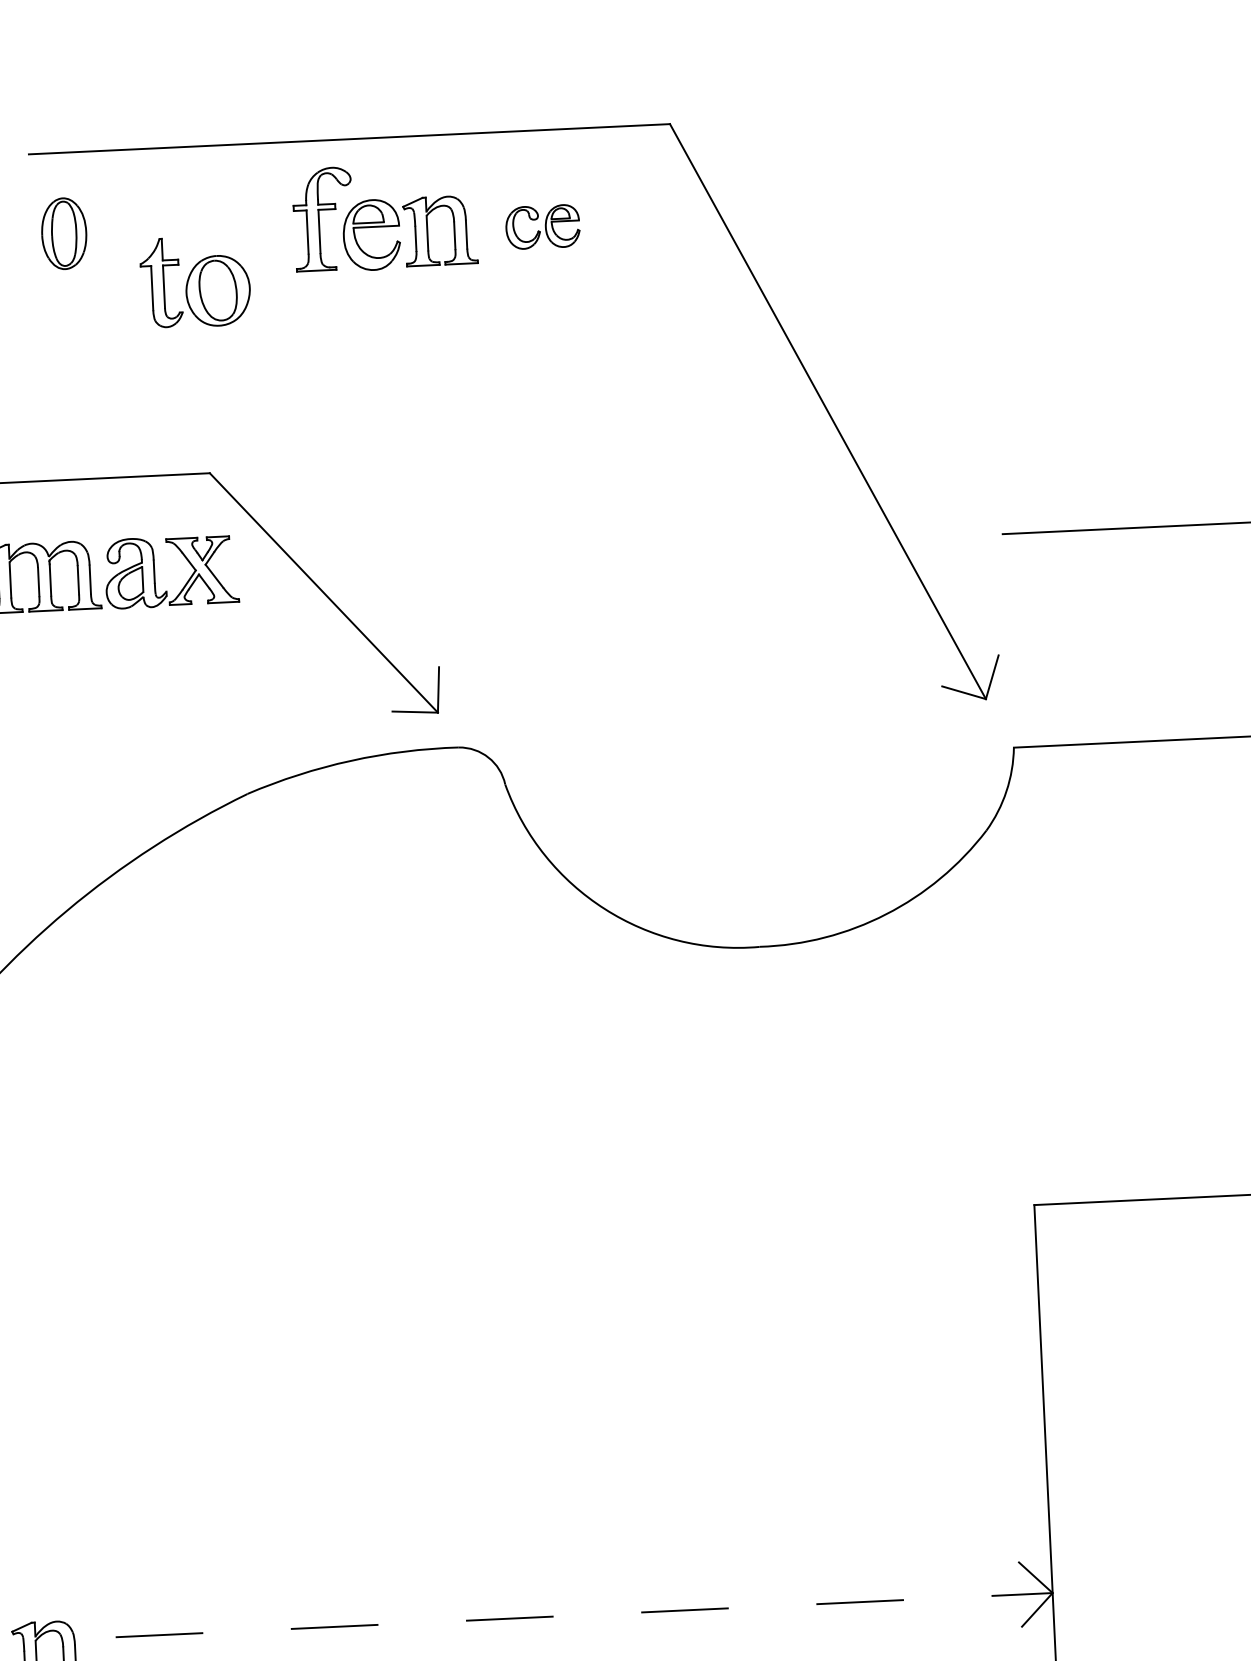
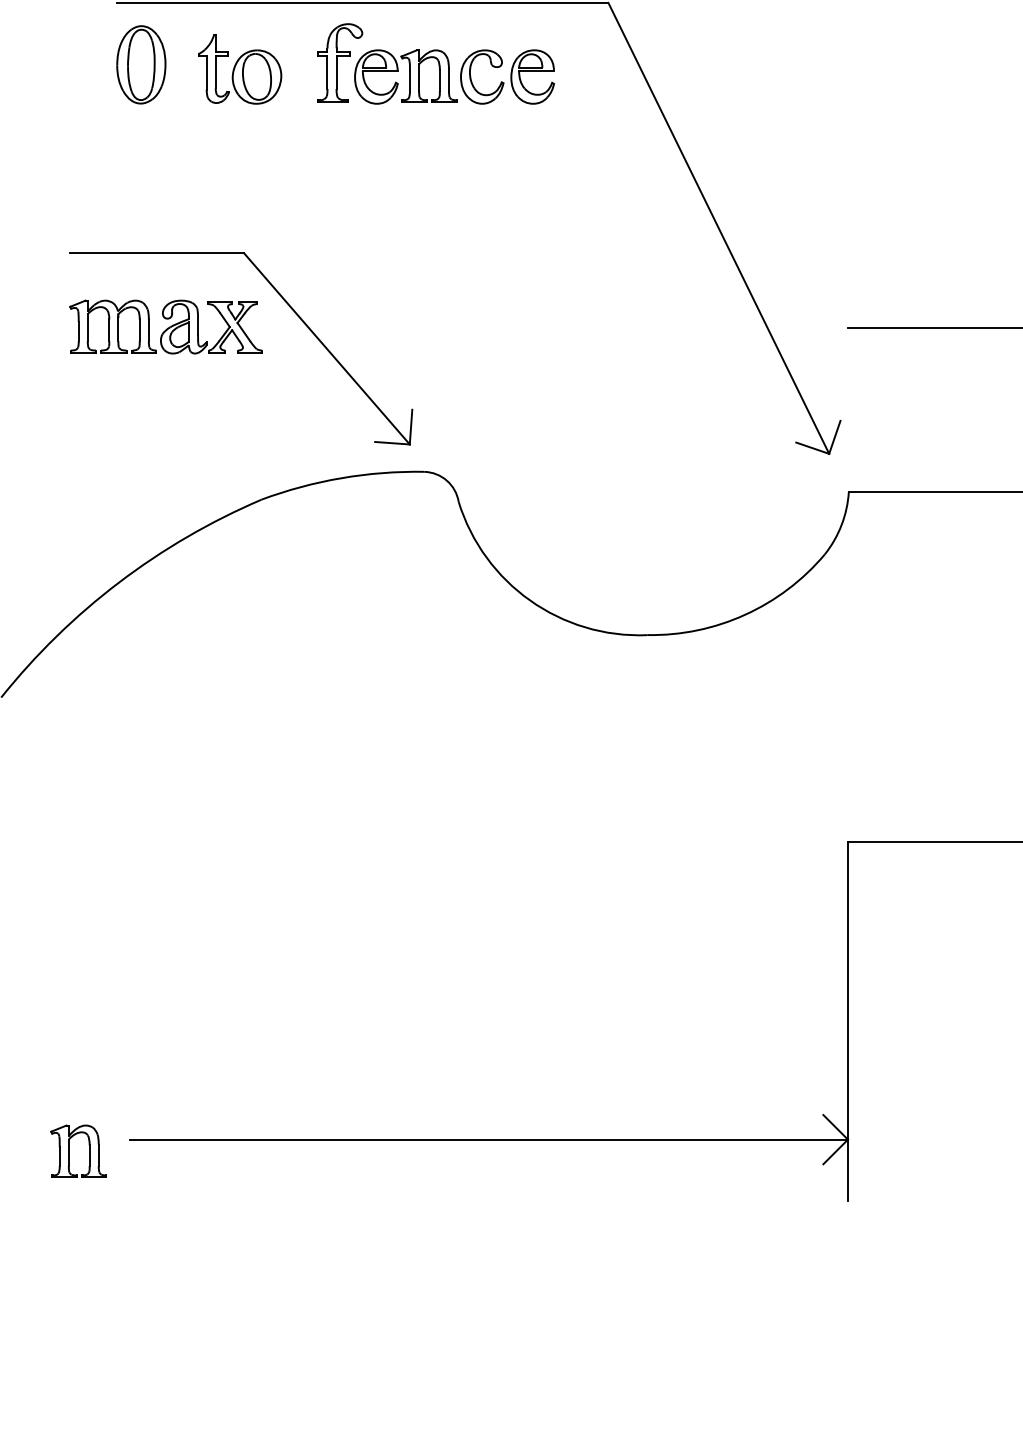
part: (542, 226) -> (507, 76), size x1.67
part: (64, 233) -> (141, 64), size x1.43
part: (196, 281) -> (240, 69), moved
line: (584, 1614) -> (489, 1139), dashed -> solid

